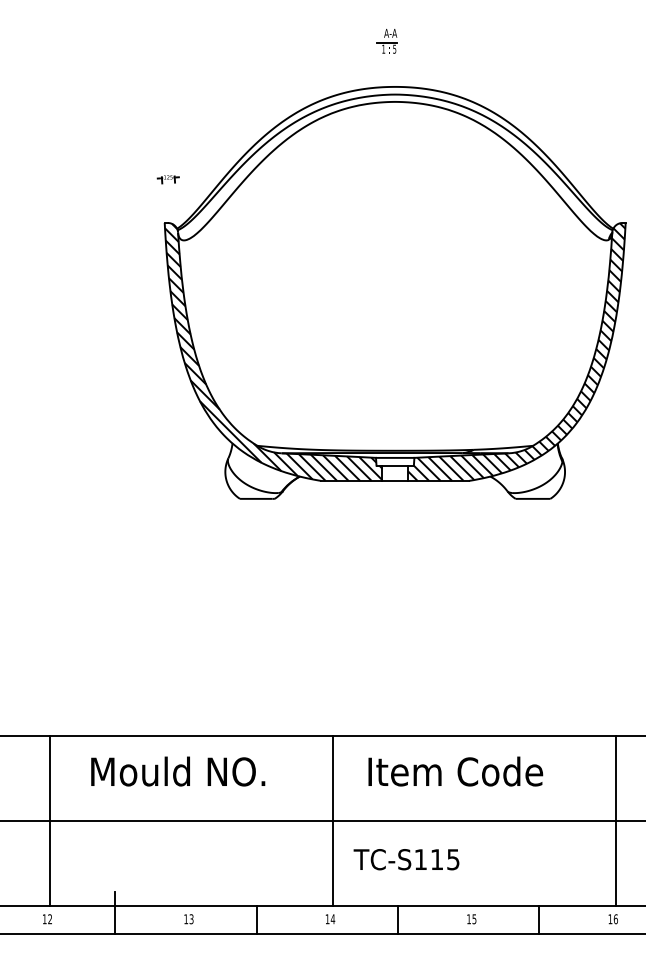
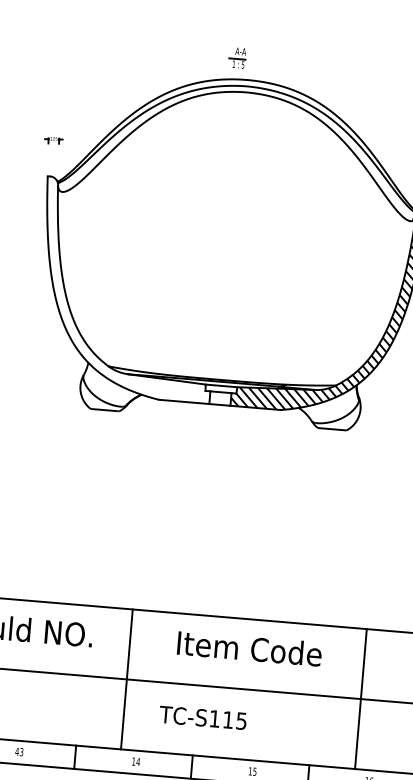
part: (386, 41) -> (236, 58), moved
hatch: (273, 351) -> (128, 289), removed
line: (332, 820) -> (126, 679), moved
line: (615, 820) -> (360, 698), moved
text: (186, 919) -> (17, 752), 13 -> 43

